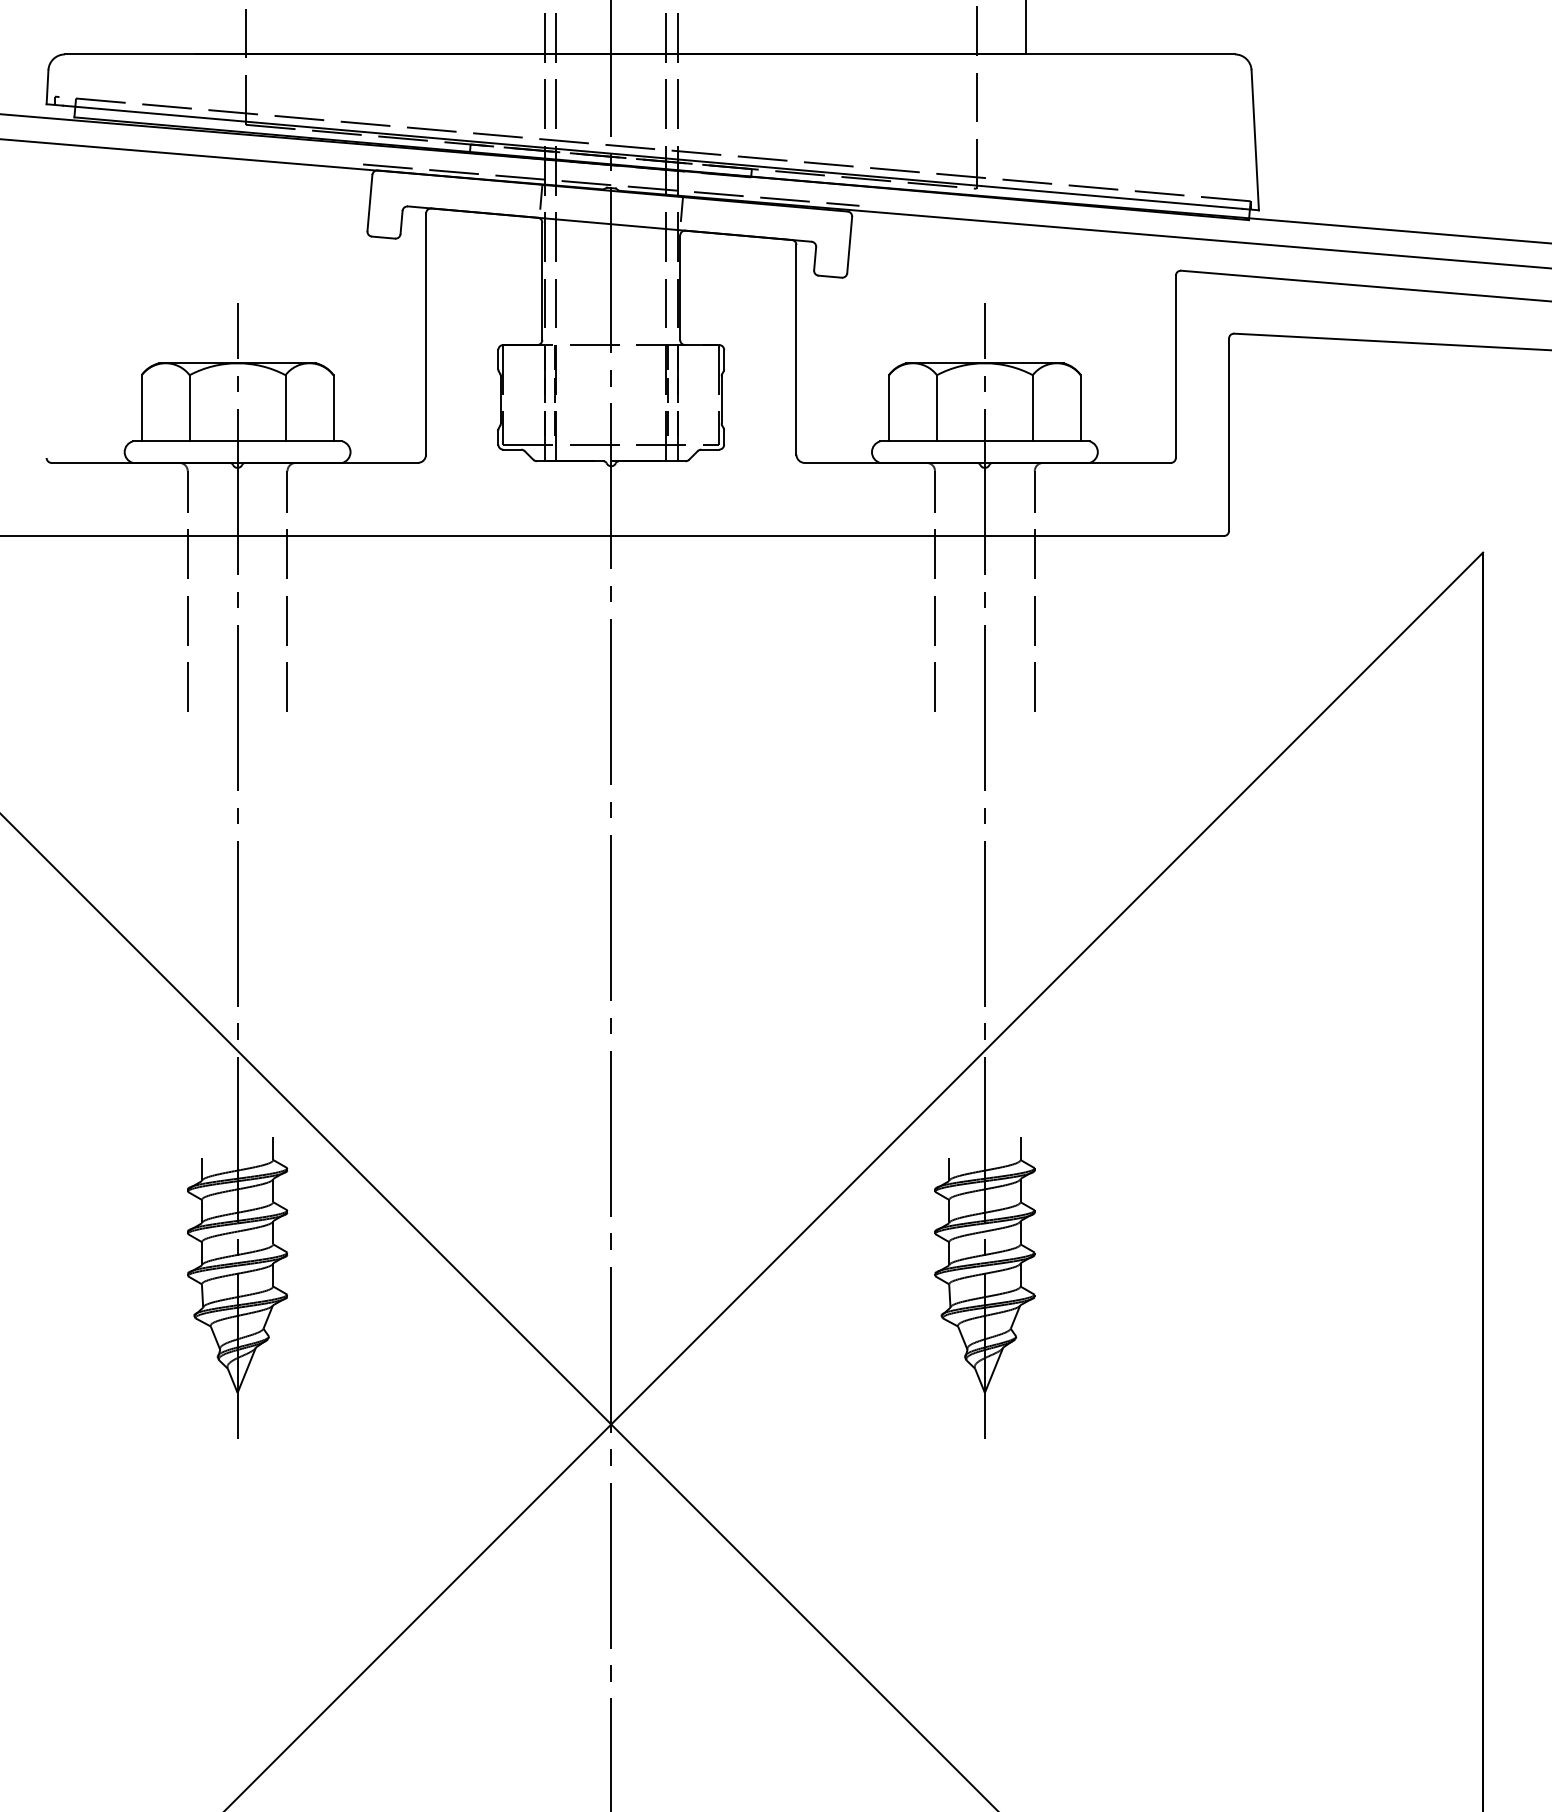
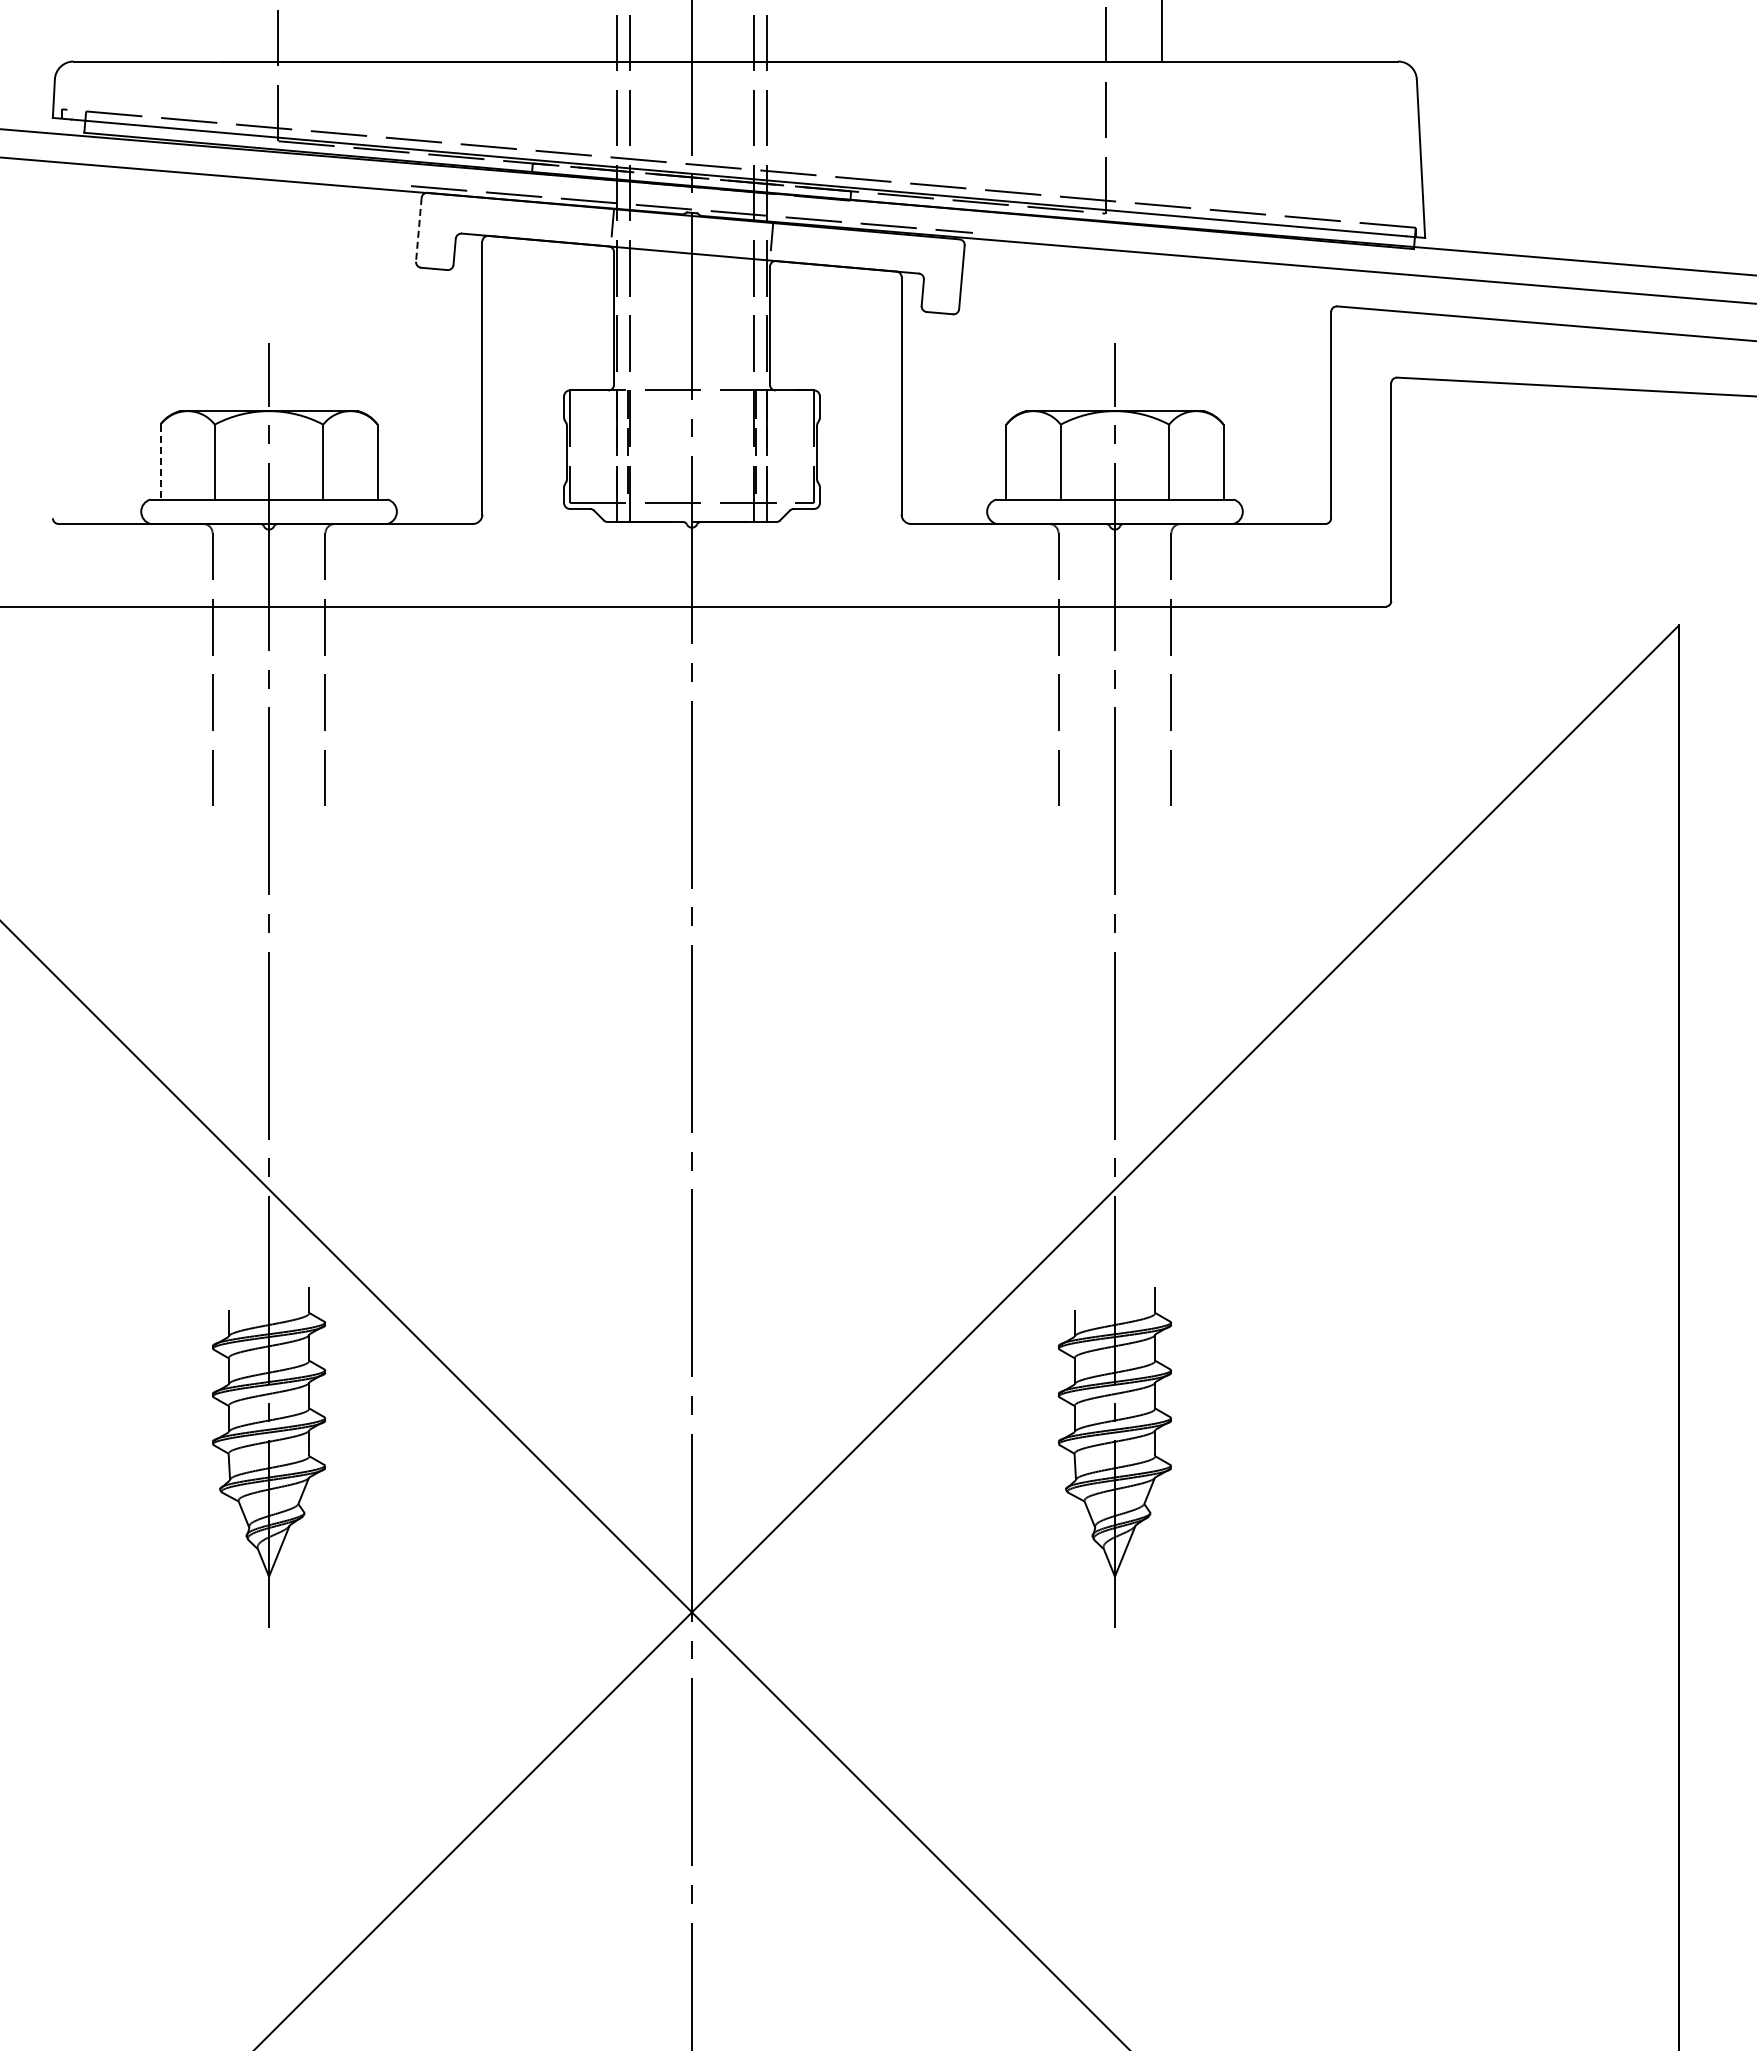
line: (369, 202) -> (418, 229), solid -> dashed
line: (141, 408) -> (160, 462), solid -> dashed

